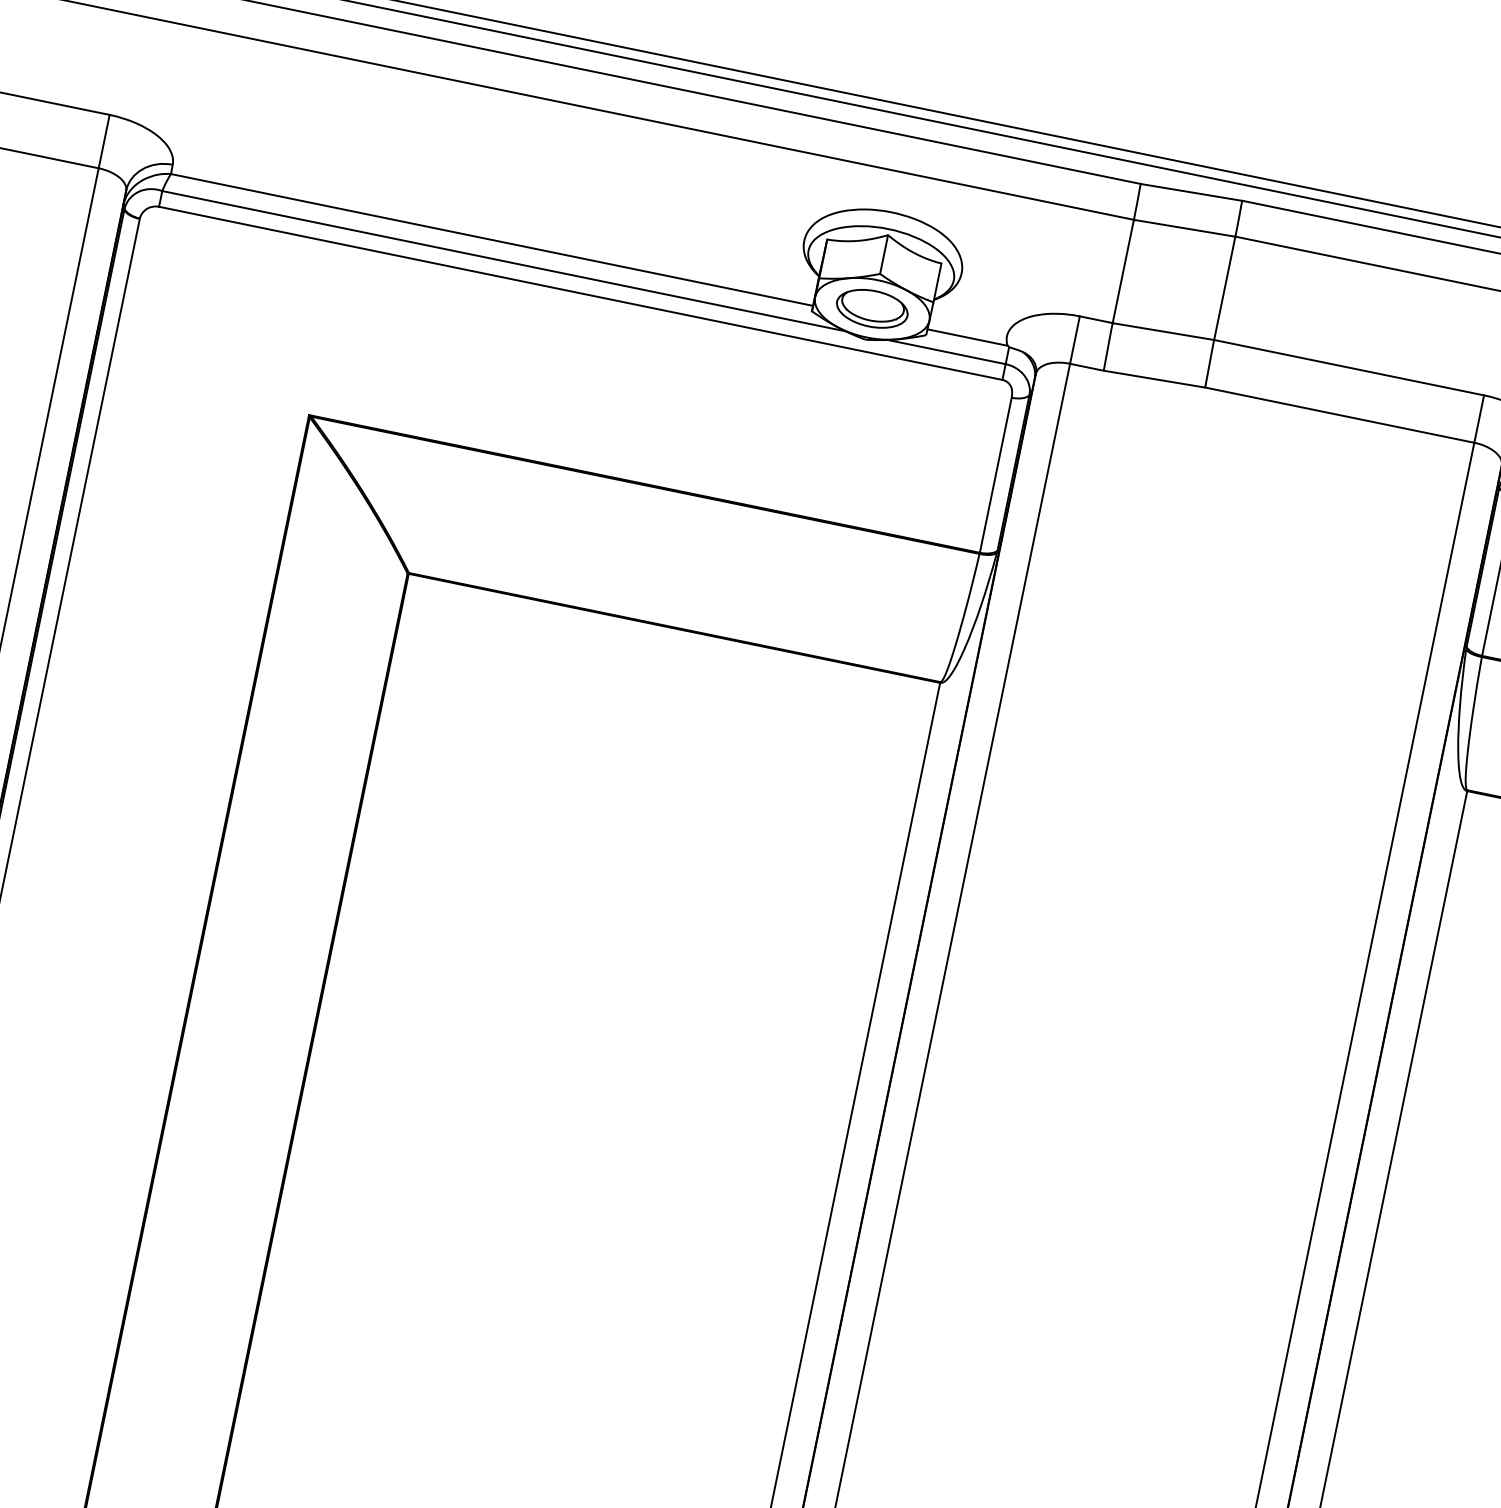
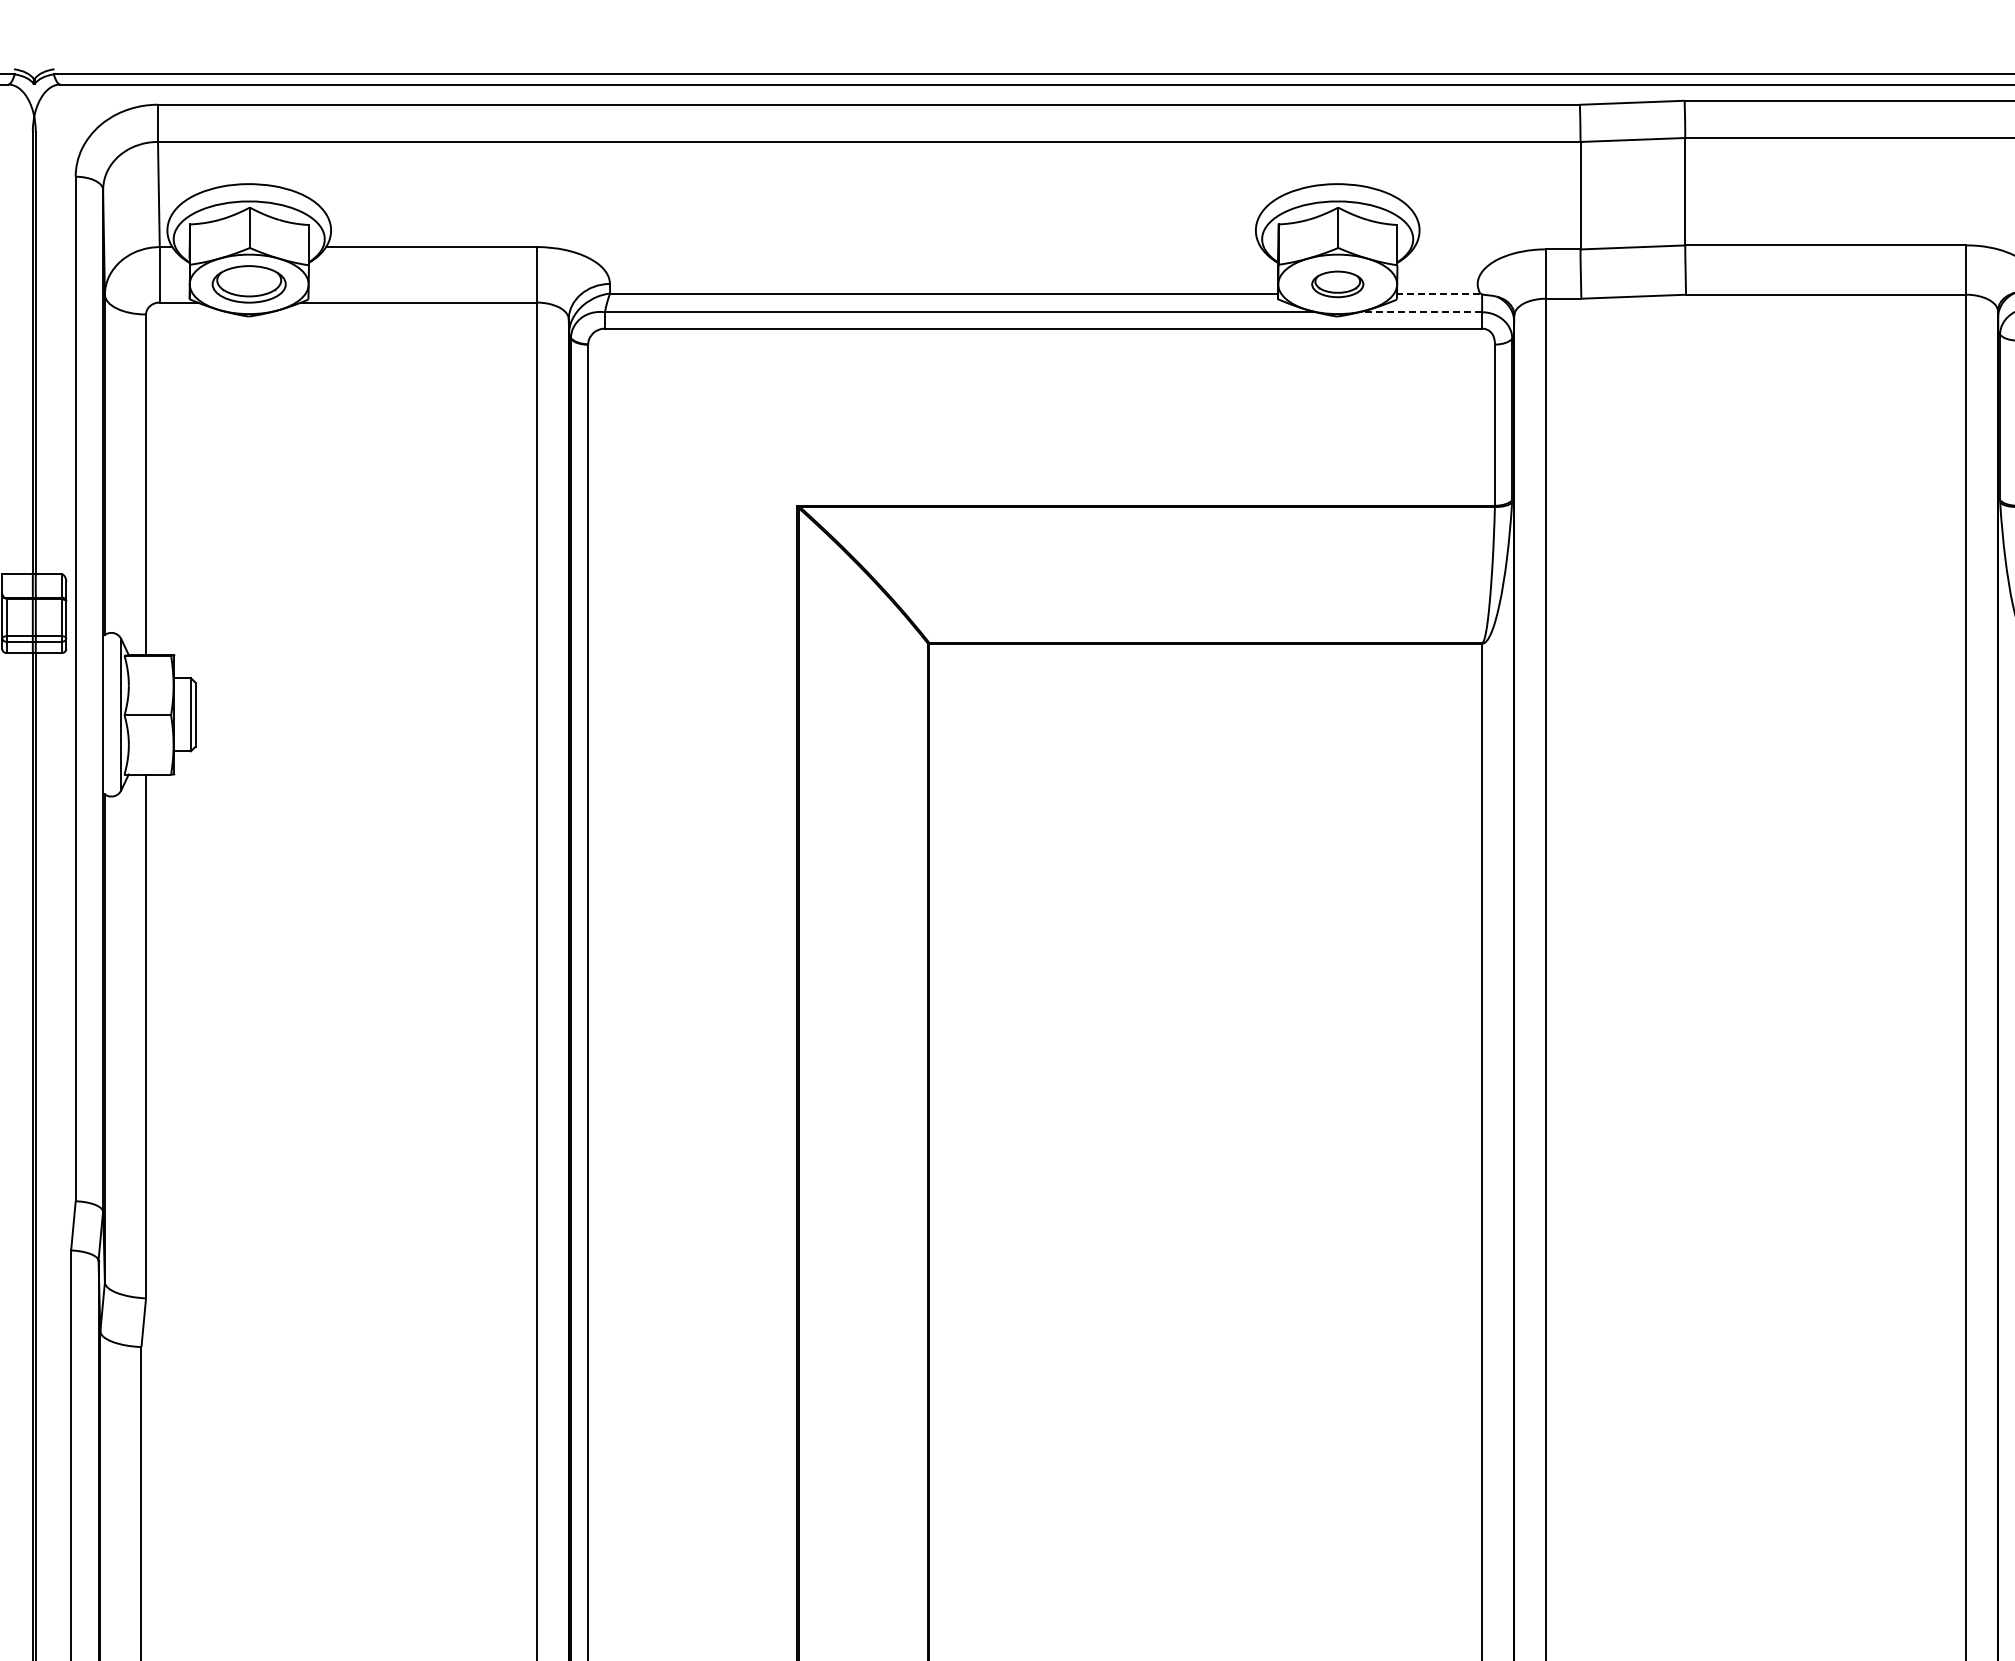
part: (872, 308) -> (1337, 284), size x0.7
line: (967, 337) -> (1438, 293), solid -> dashed
line: (946, 352) -> (1420, 312), solid -> dashed

